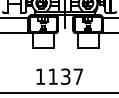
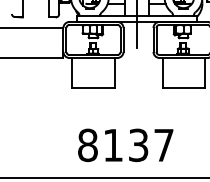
text: (40, 76) -> (87, 144), 1137 -> 8137

